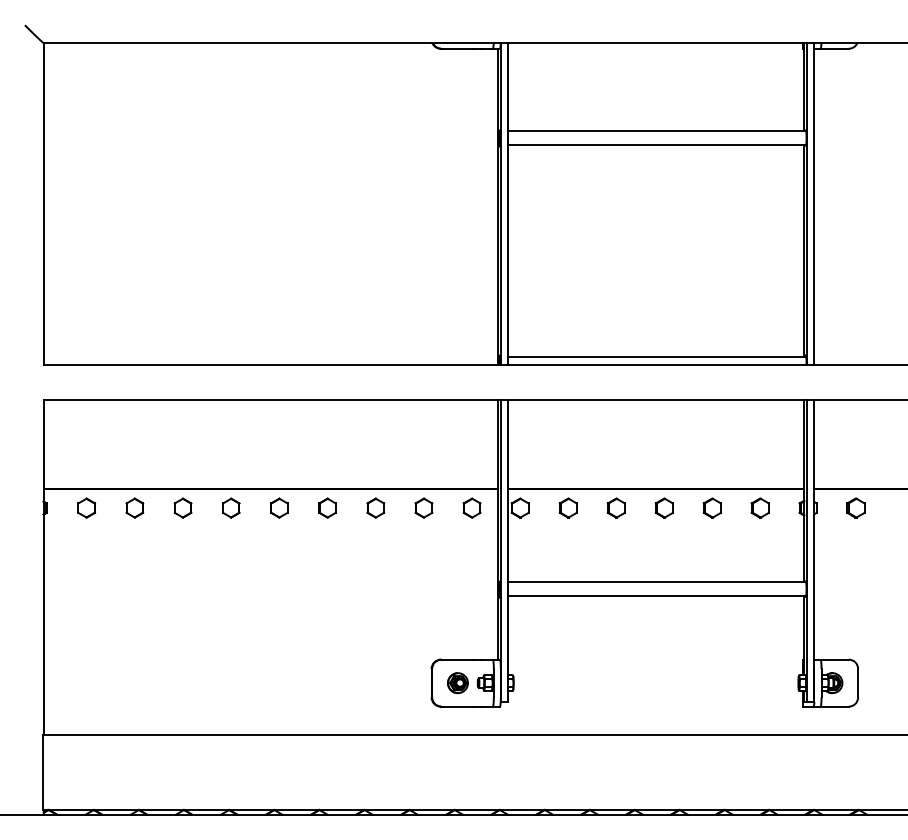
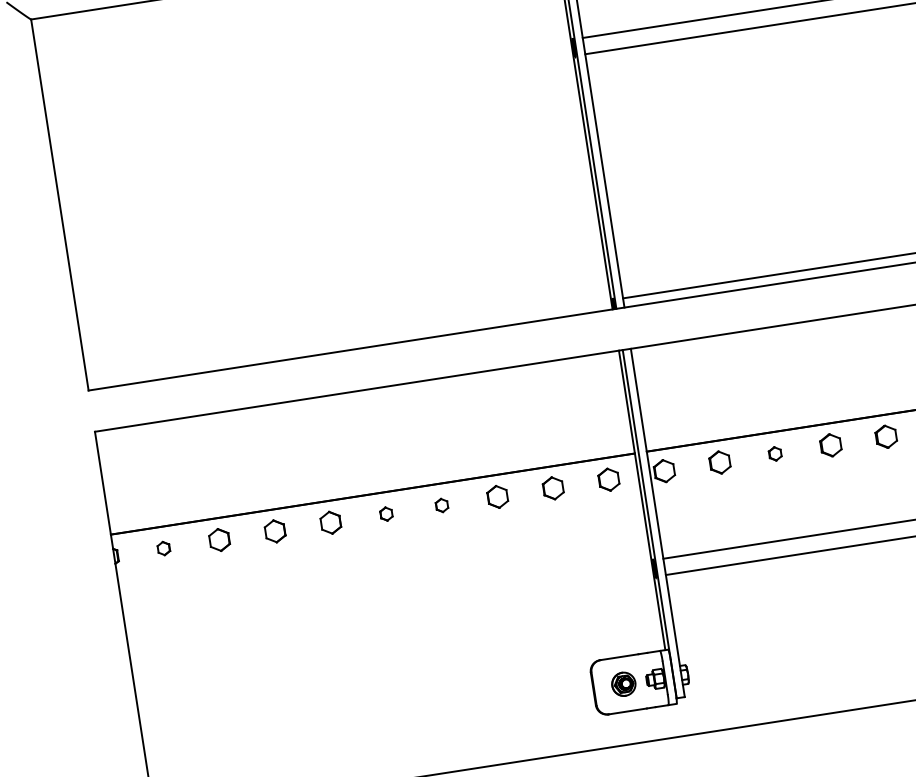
part: (86, 507) -> (163, 547), size x0.6
part: (279, 507) -> (386, 513), size x0.6
part: (327, 507) -> (441, 504), size x0.6
part: (615, 507) -> (774, 453), size x0.6

